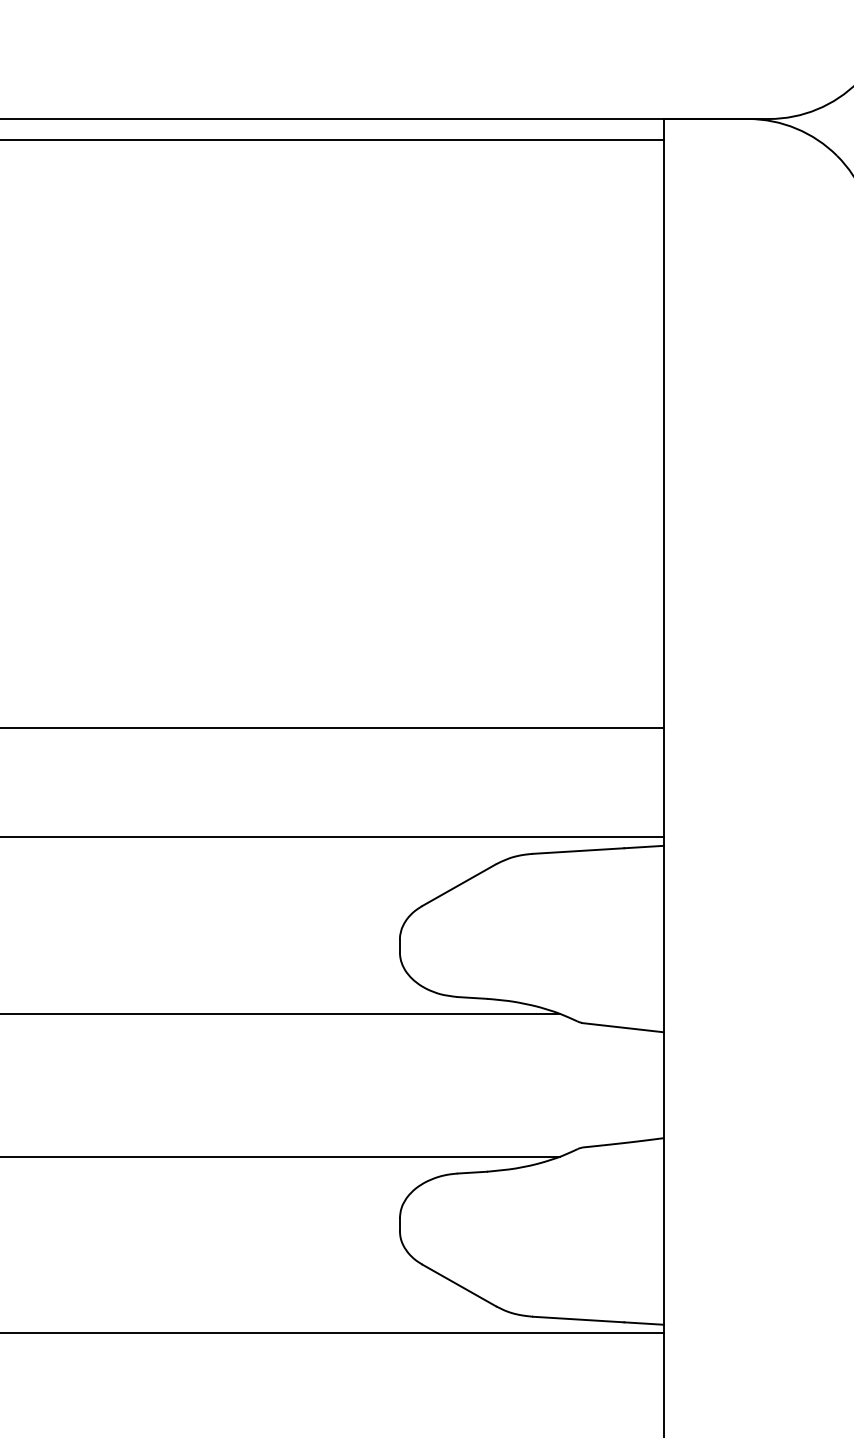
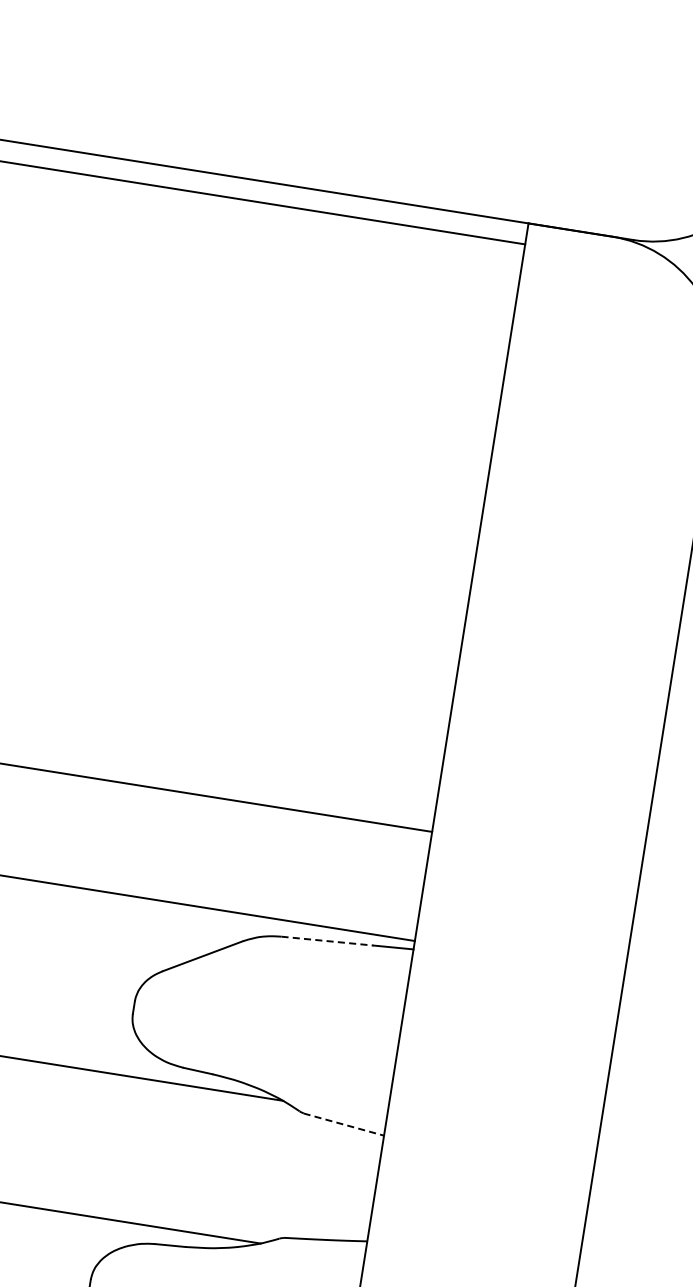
line: (578, 851) -> (327, 941), solid -> dashed
line: (623, 1027) -> (344, 1124), solid -> dashed

